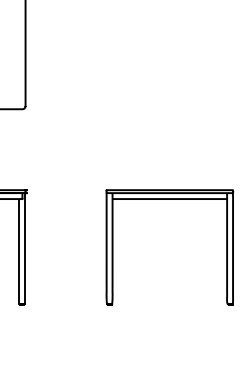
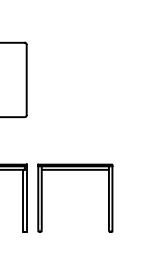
part: (170, 200) -> (75, 170), moved

